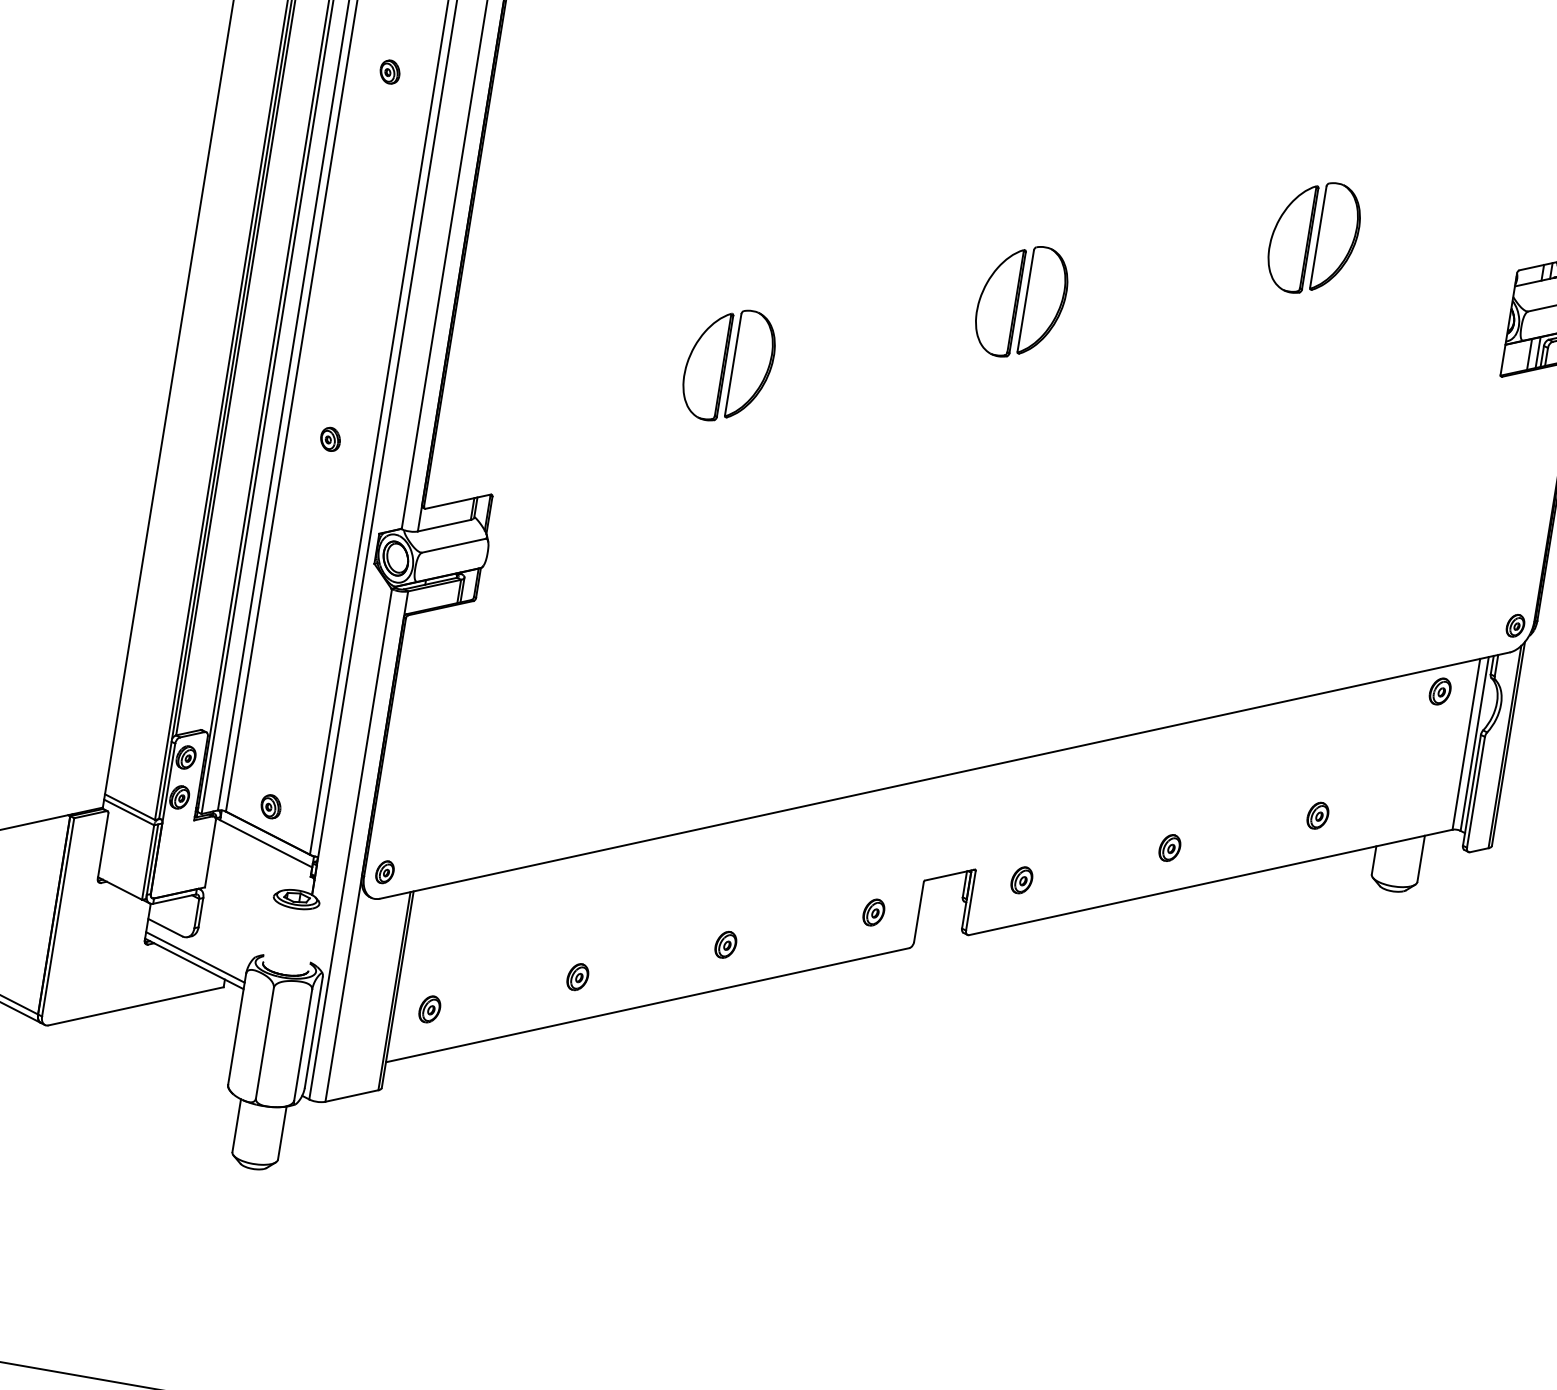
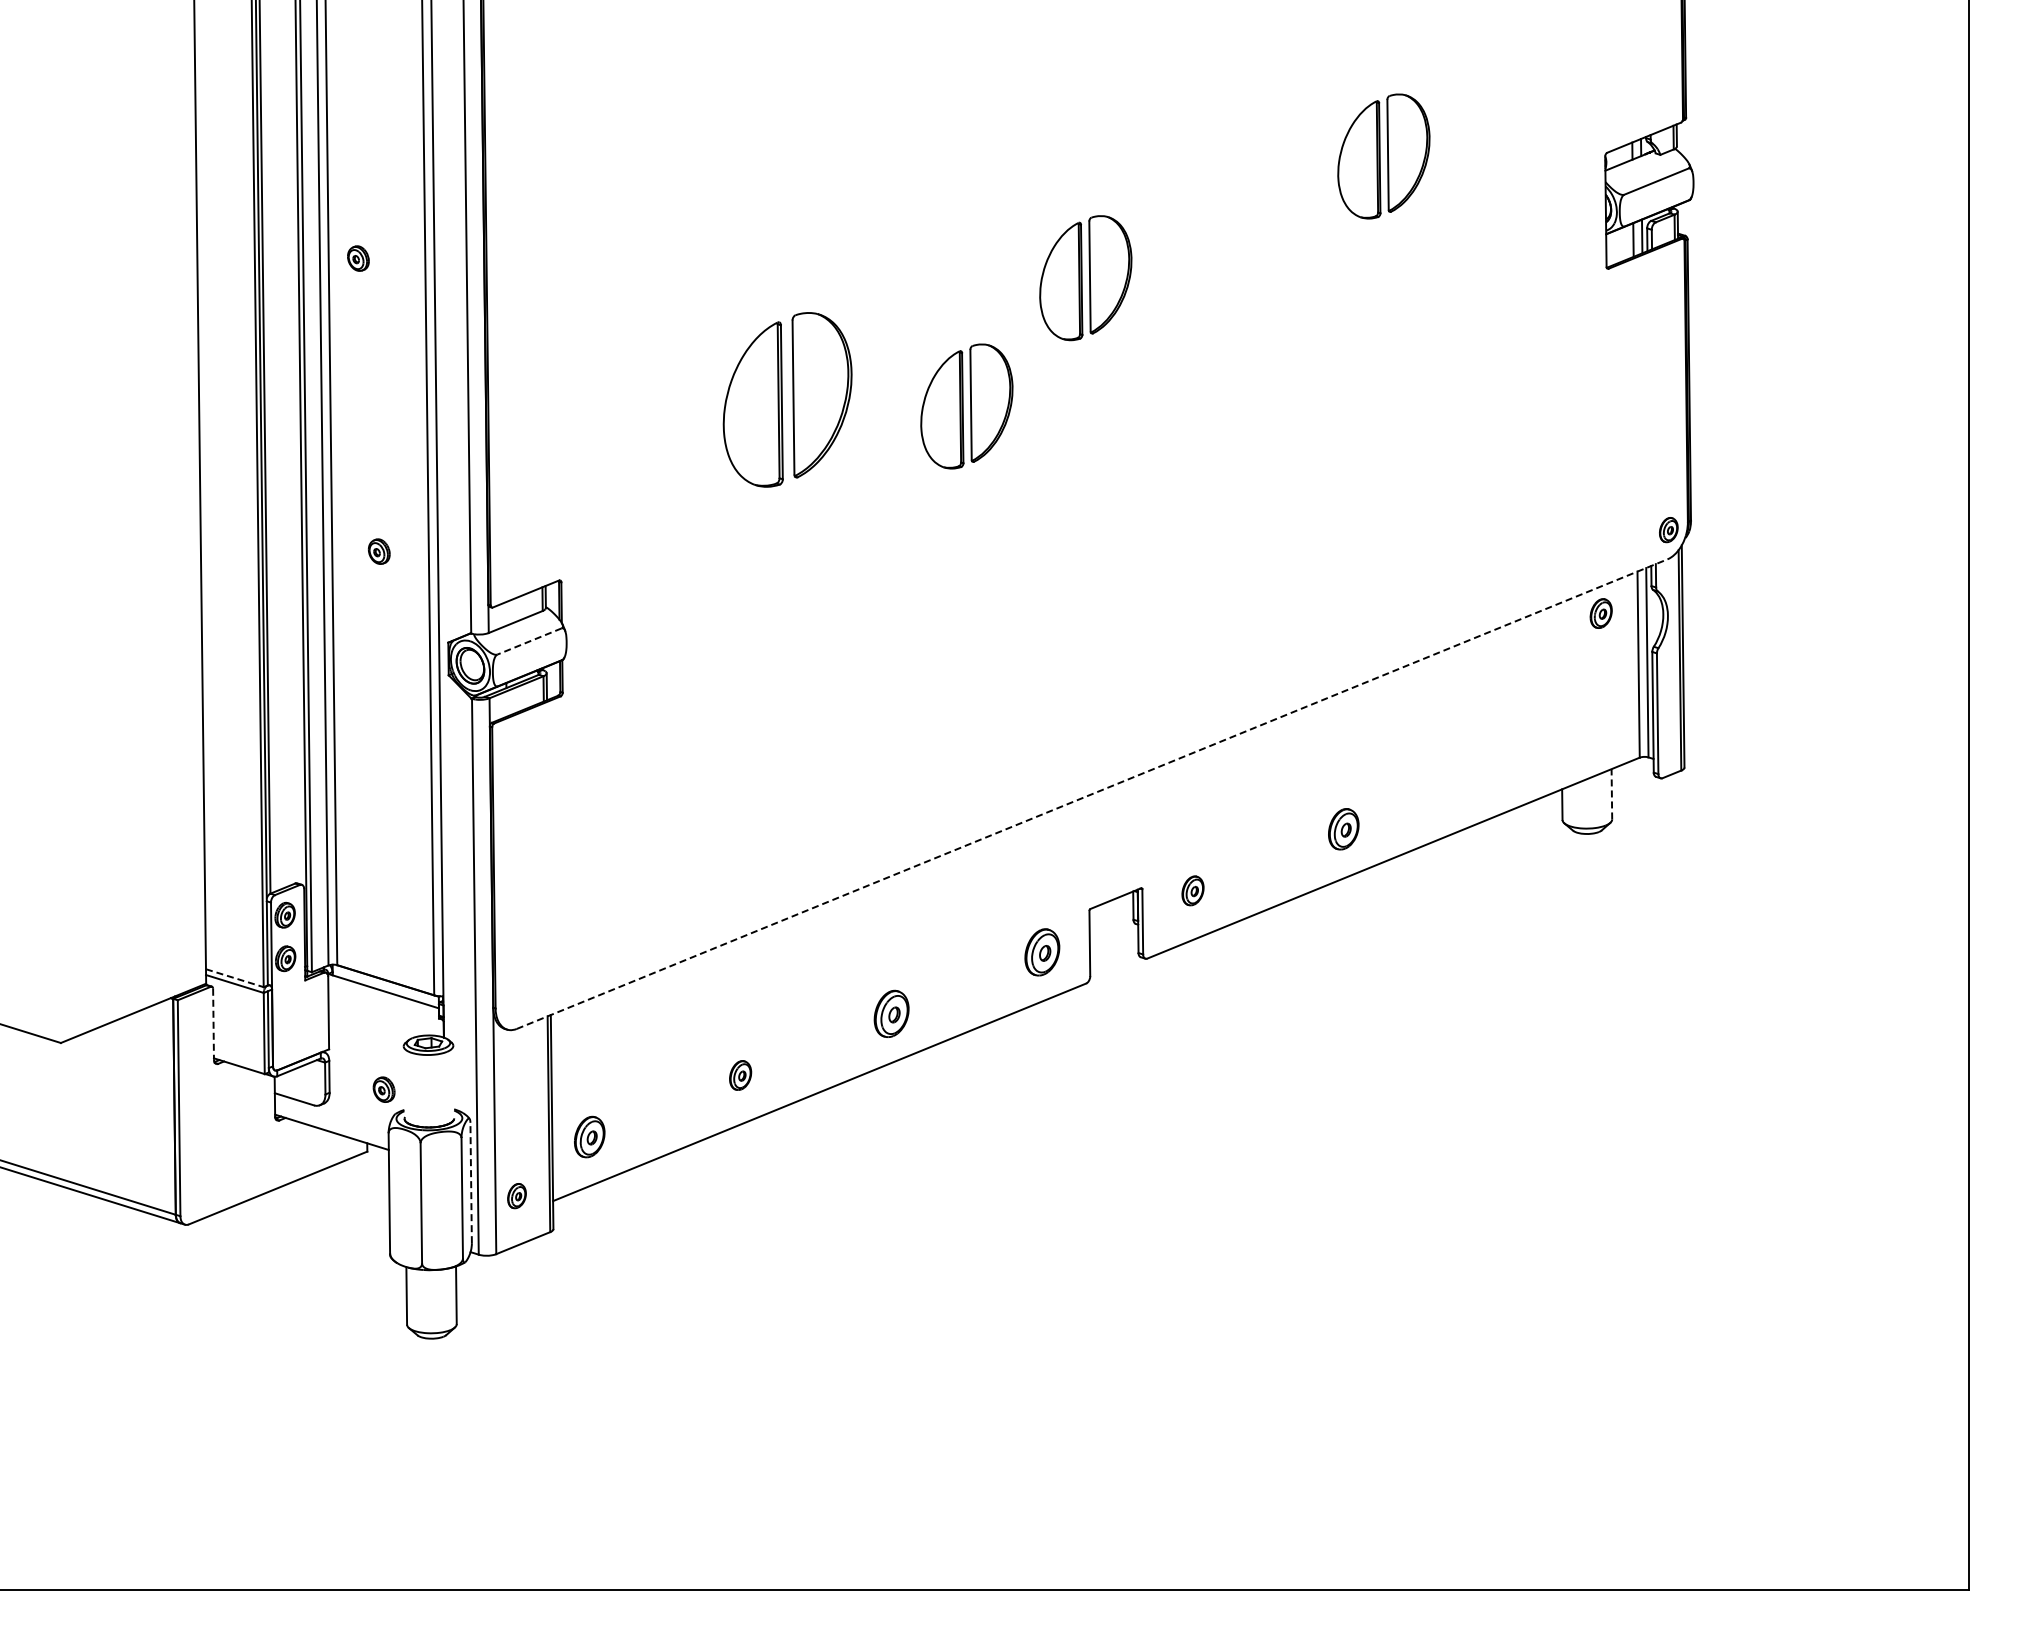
part: (390, 72) -> (358, 258), moved
part: (728, 365) -> (787, 399), size x1.4
part: (891, 400) -> (966, 406), added
line: (453, 545) -> (529, 641), solid -> dashed
line: (945, 775) -> (1092, 793), solid -> dashed
part: (270, 806) -> (383, 1089), moved
line: (130, 807) -> (235, 978), solid -> dashed
part: (1317, 815) -> (1494, 767), removed
line: (103, 846) -> (213, 1024), solid -> dashed
part: (1169, 848) -> (1343, 829), size x1.4
line: (1420, 858) -> (1611, 793), solid -> dashed
part: (384, 872) -> (516, 1196), moved
part: (873, 912) -> (1041, 952), size x1.6
part: (725, 944) -> (890, 1013), size x1.6
line: (195, 956) -> (331, 1124), removed
part: (429, 1008) -> (589, 1136), size x1.4
line: (314, 1032) -> (471, 1182), solid -> dashed

